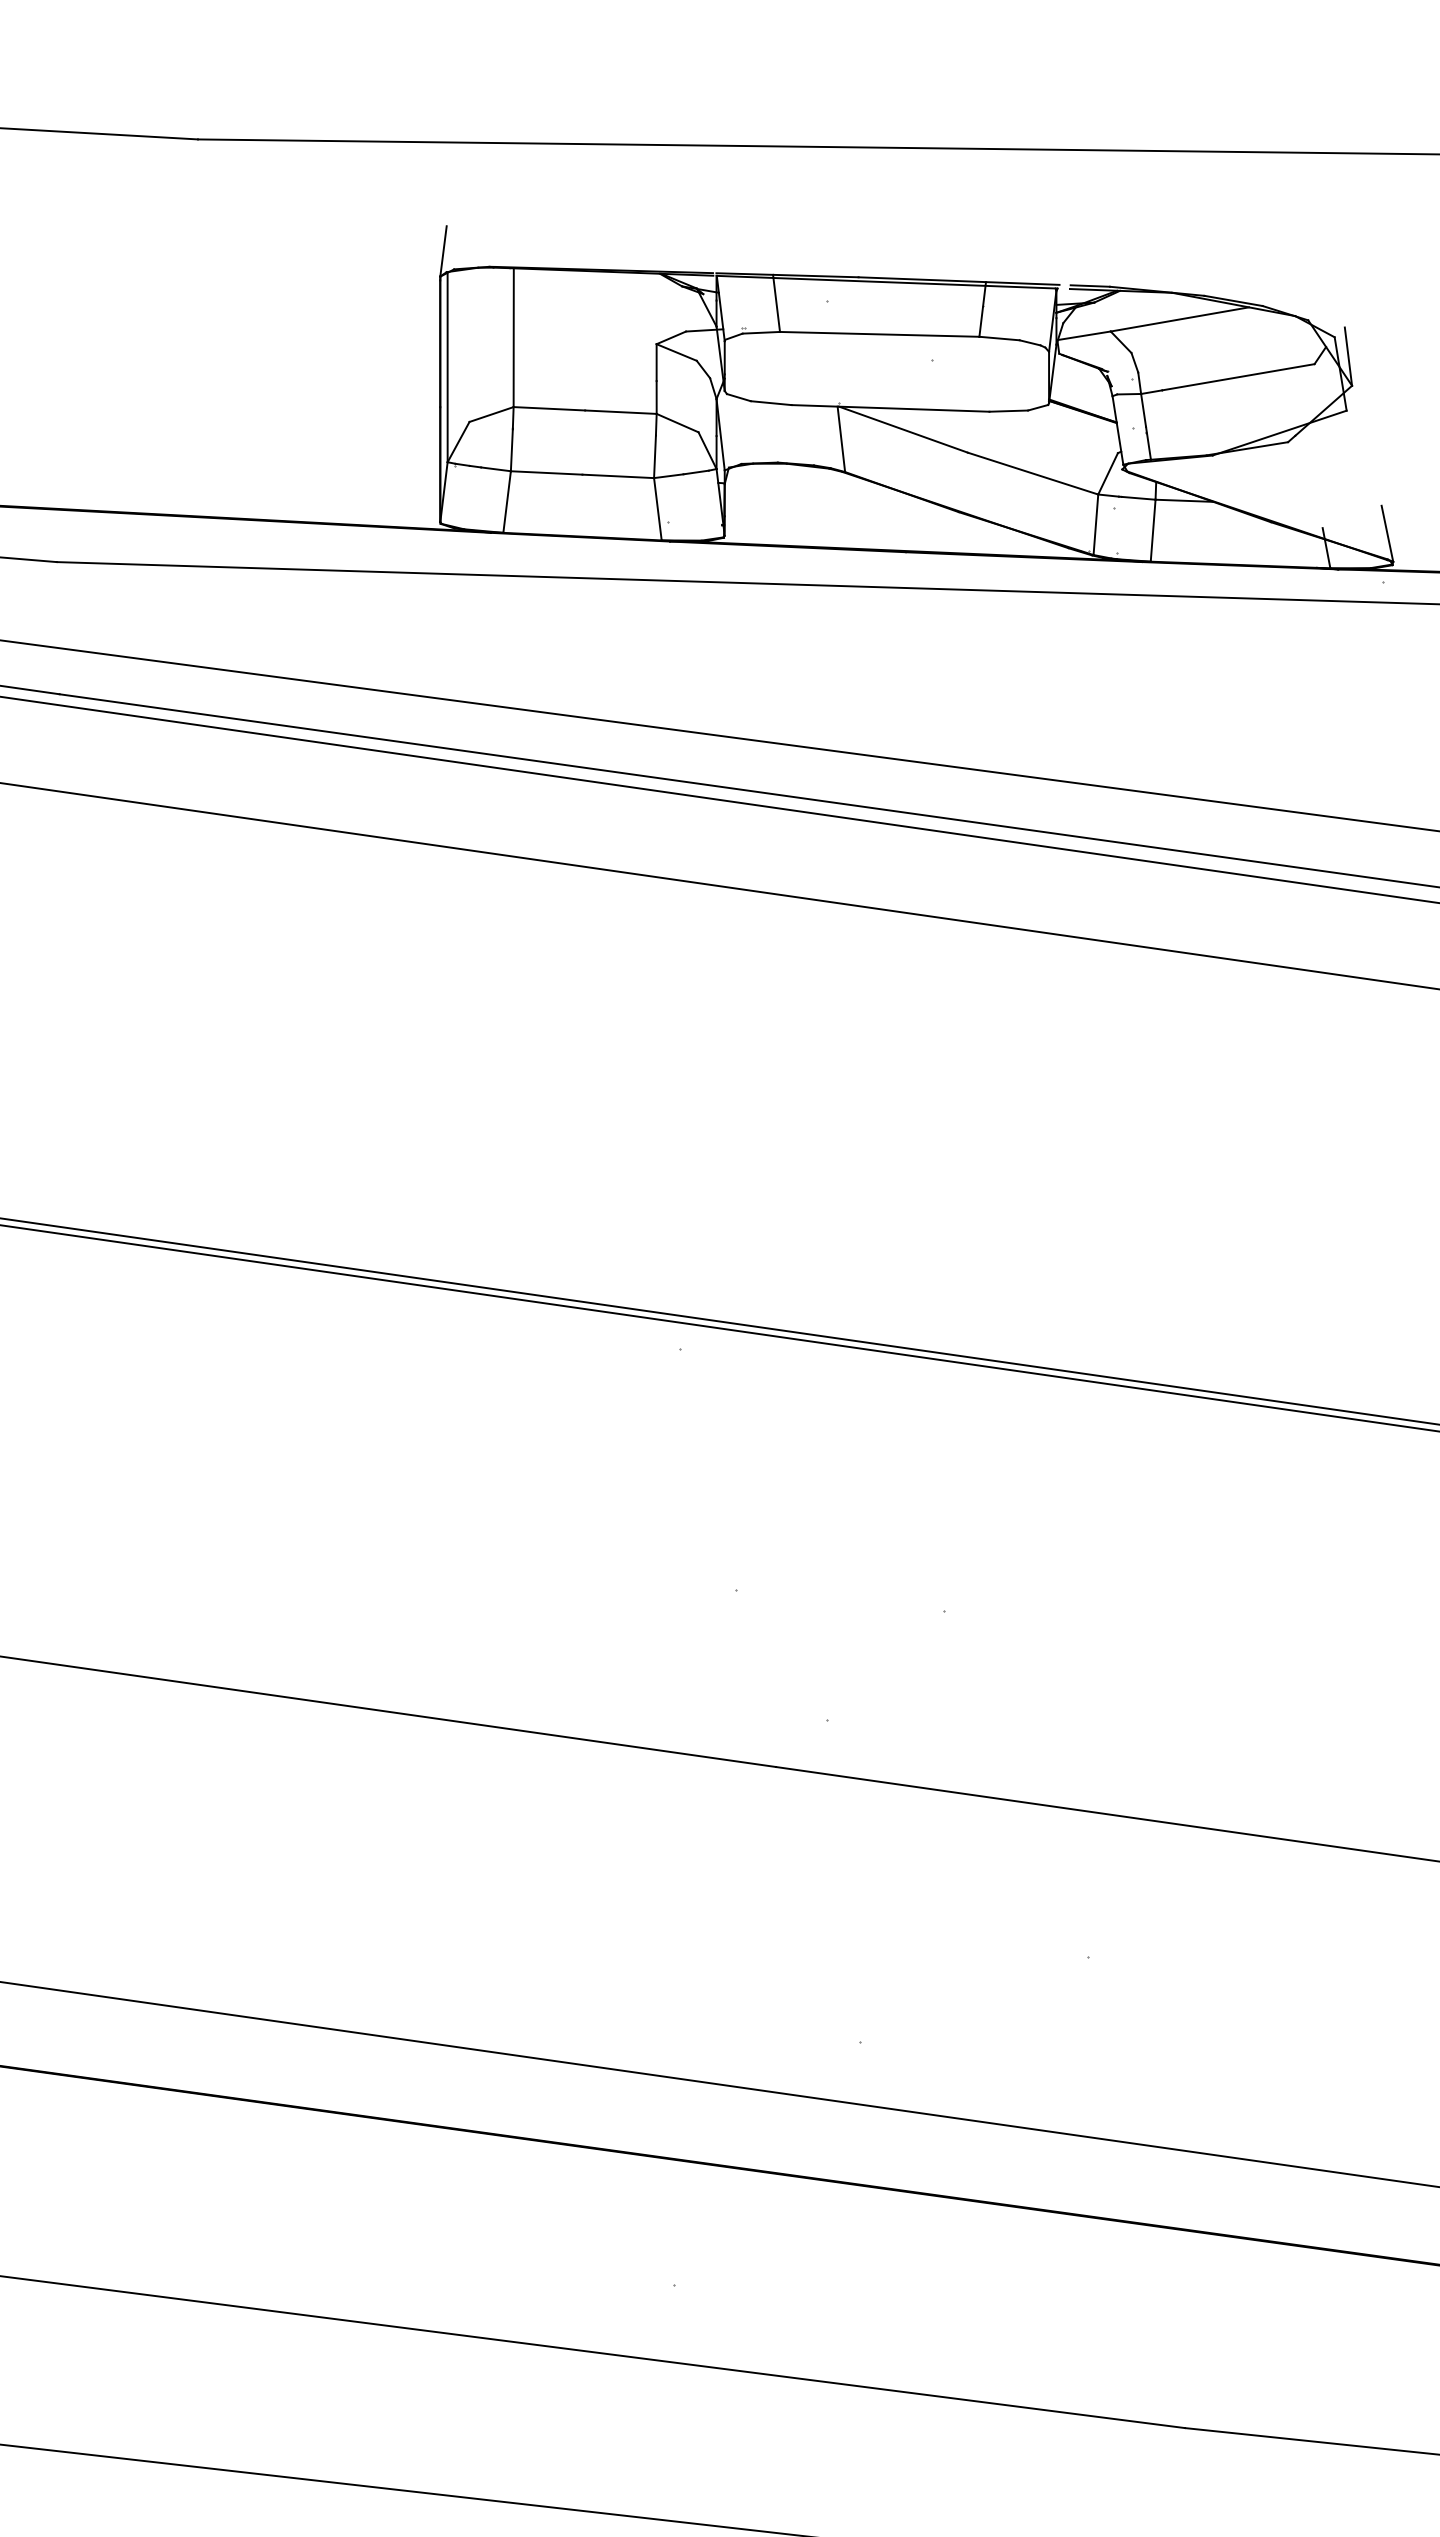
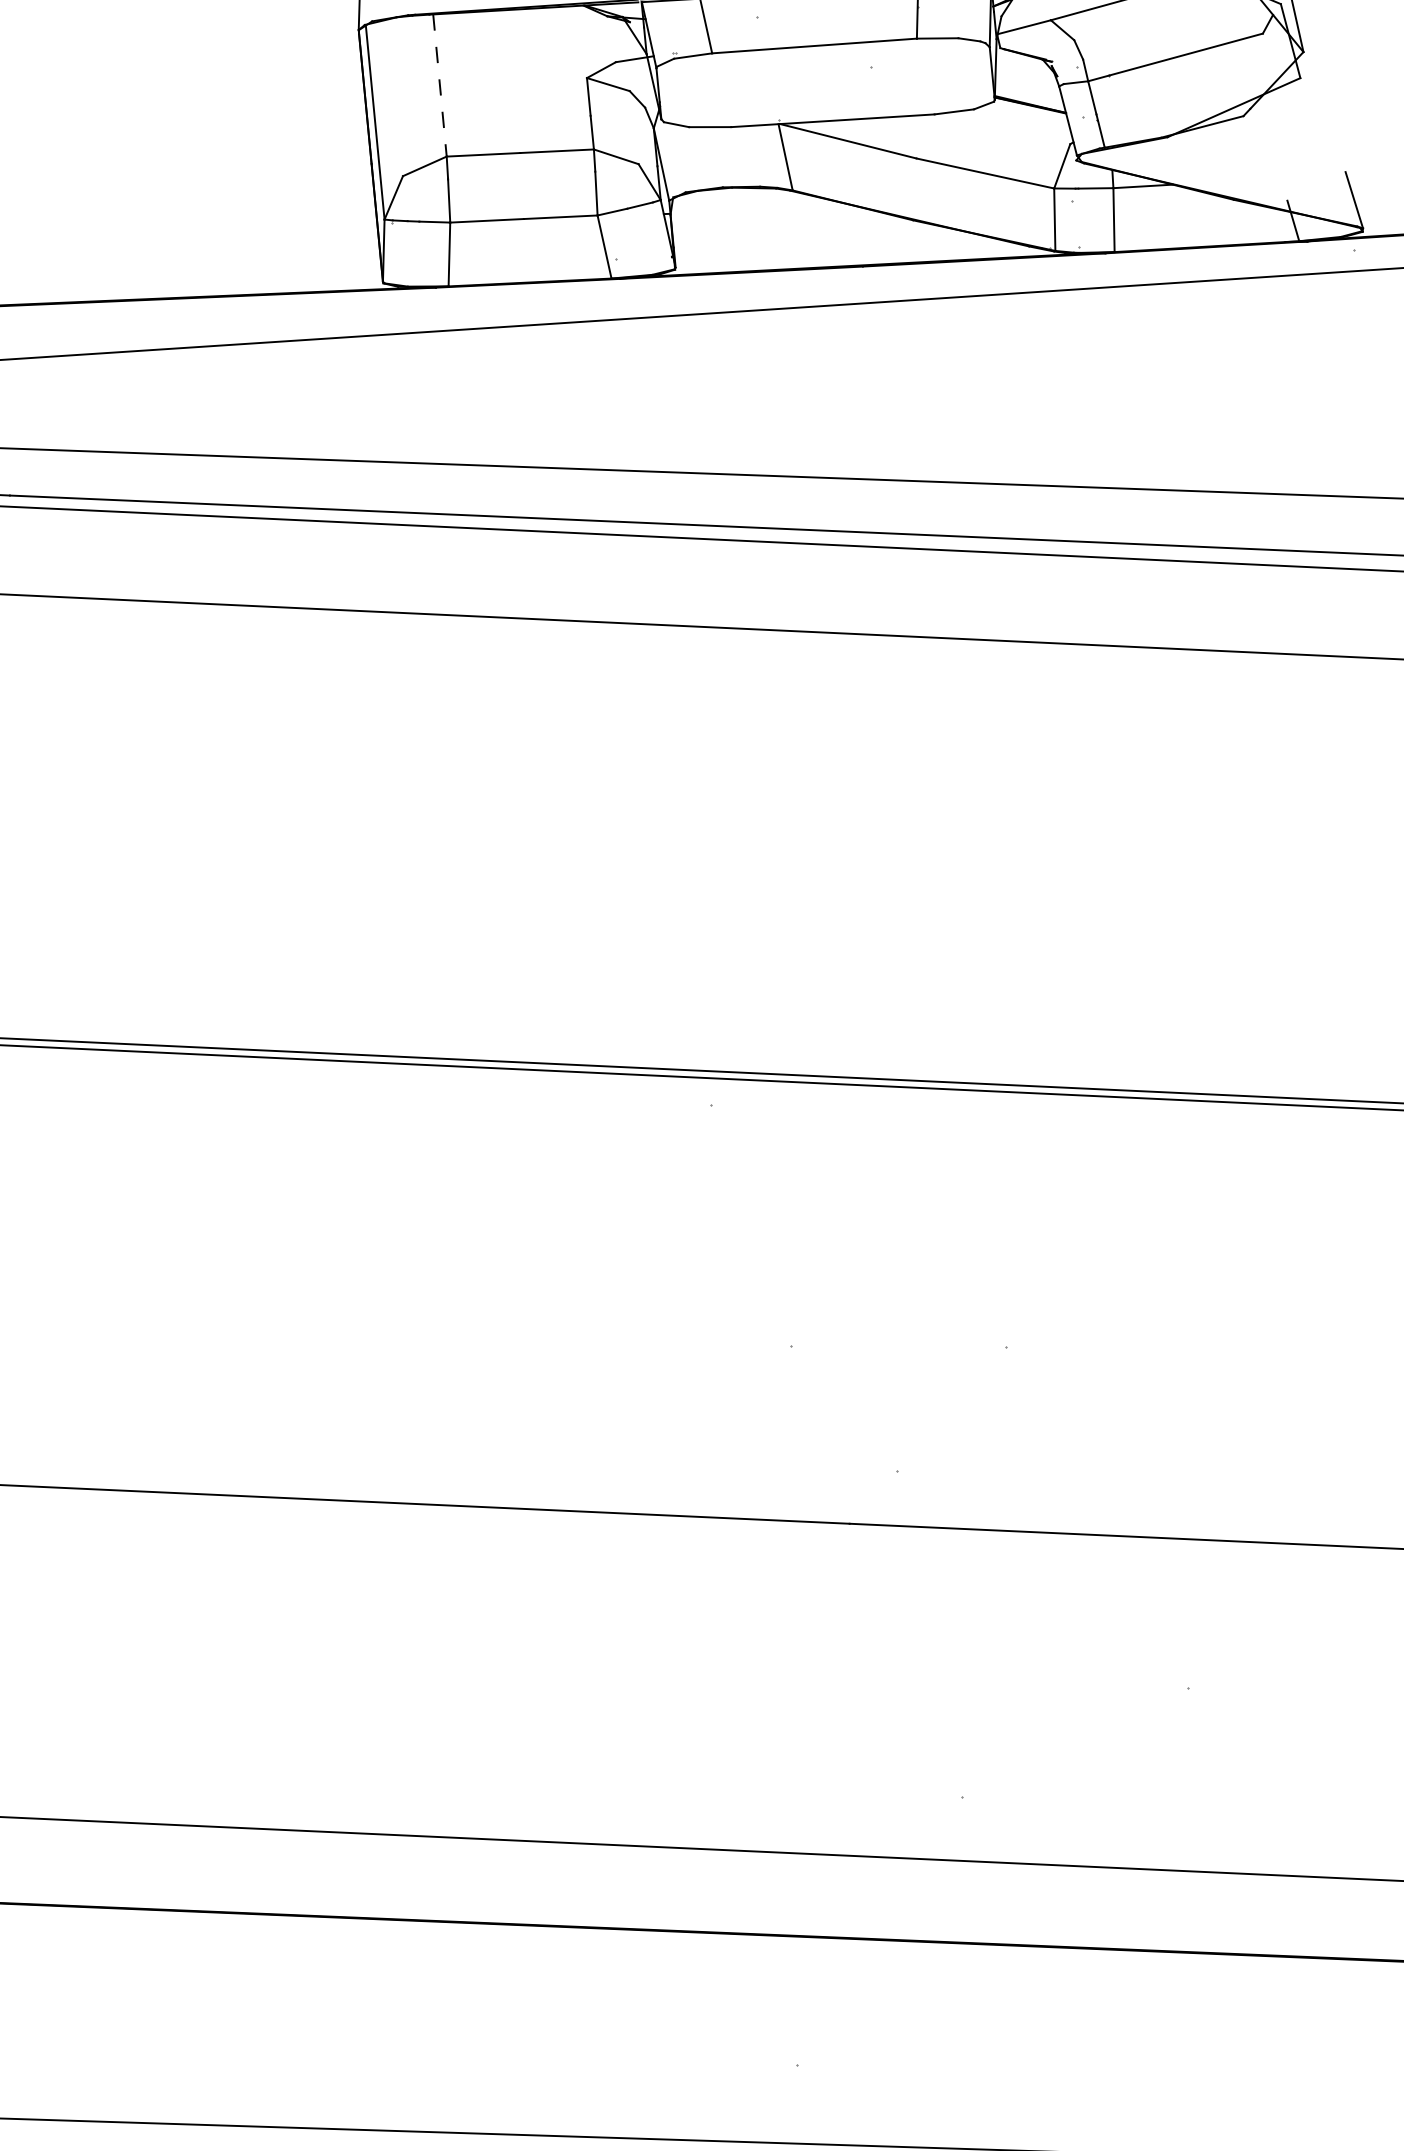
line: (513, 338) -> (439, 86), solid -> dashed

